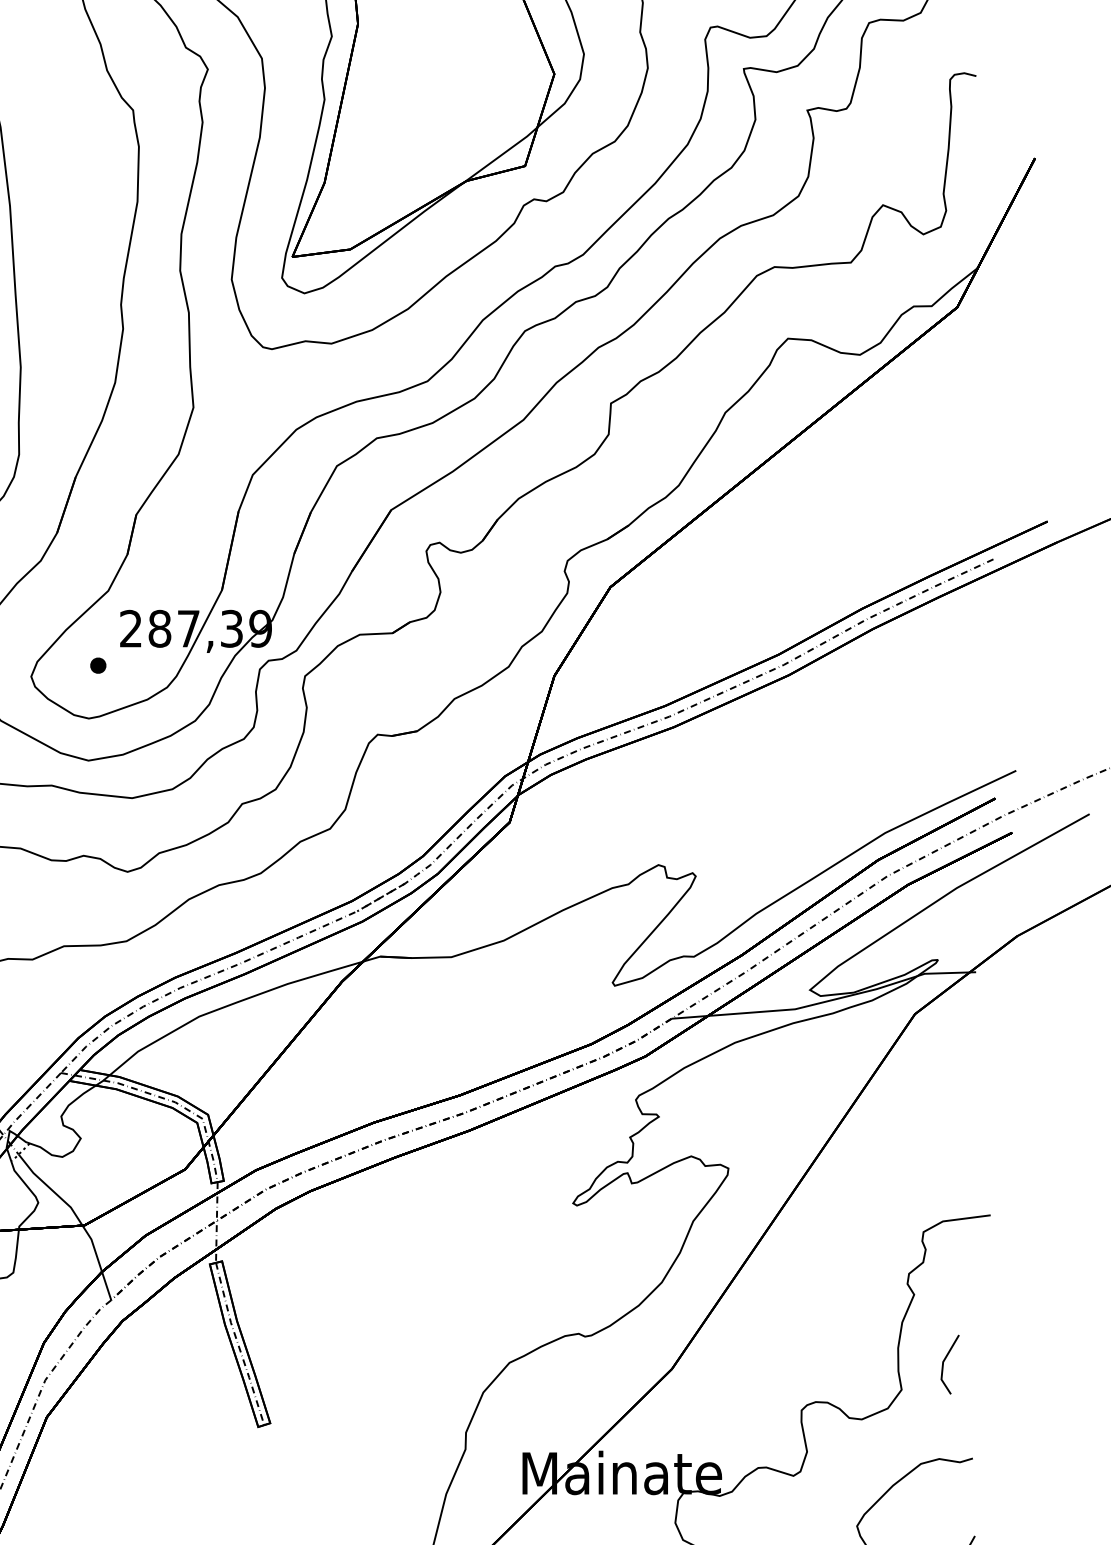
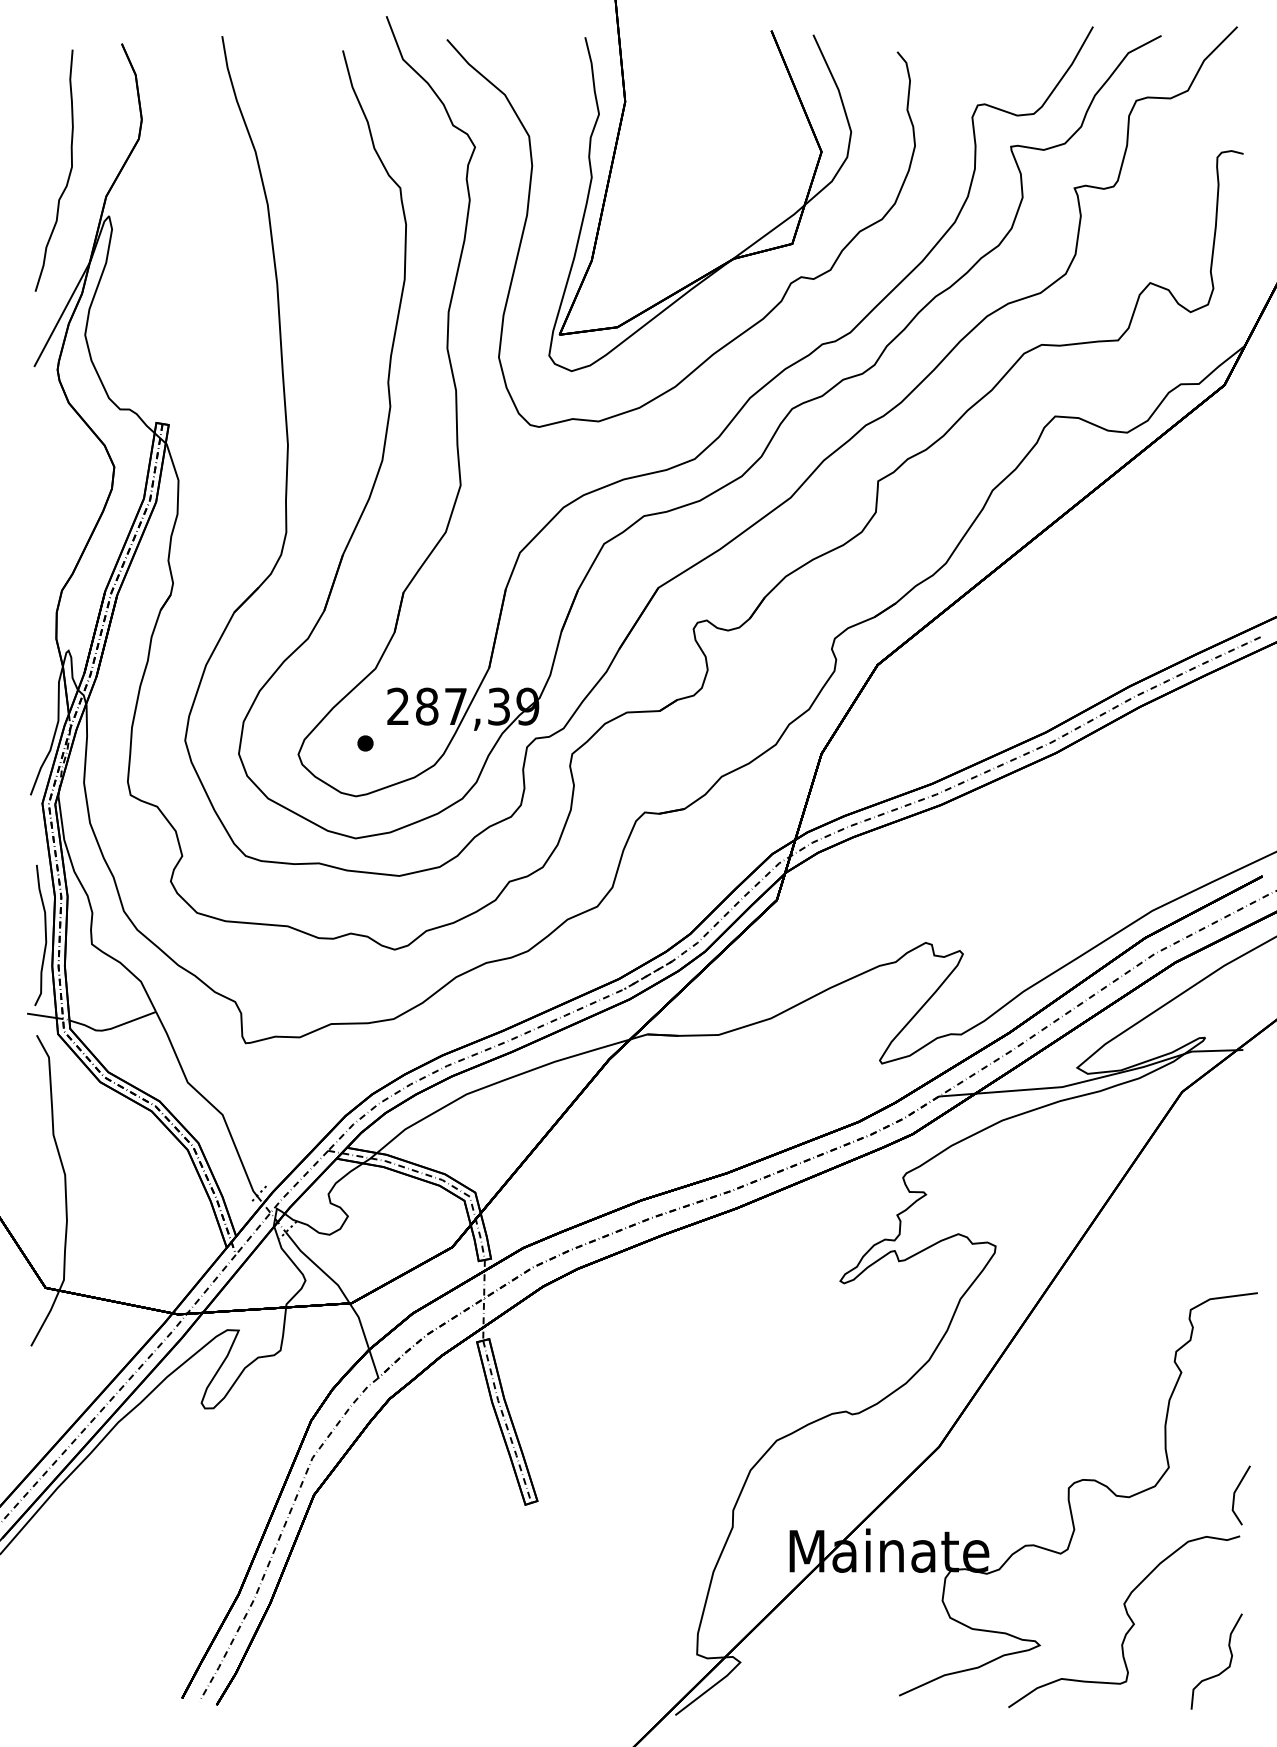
line: (944, 1363) -> (1235, 1494), moved

